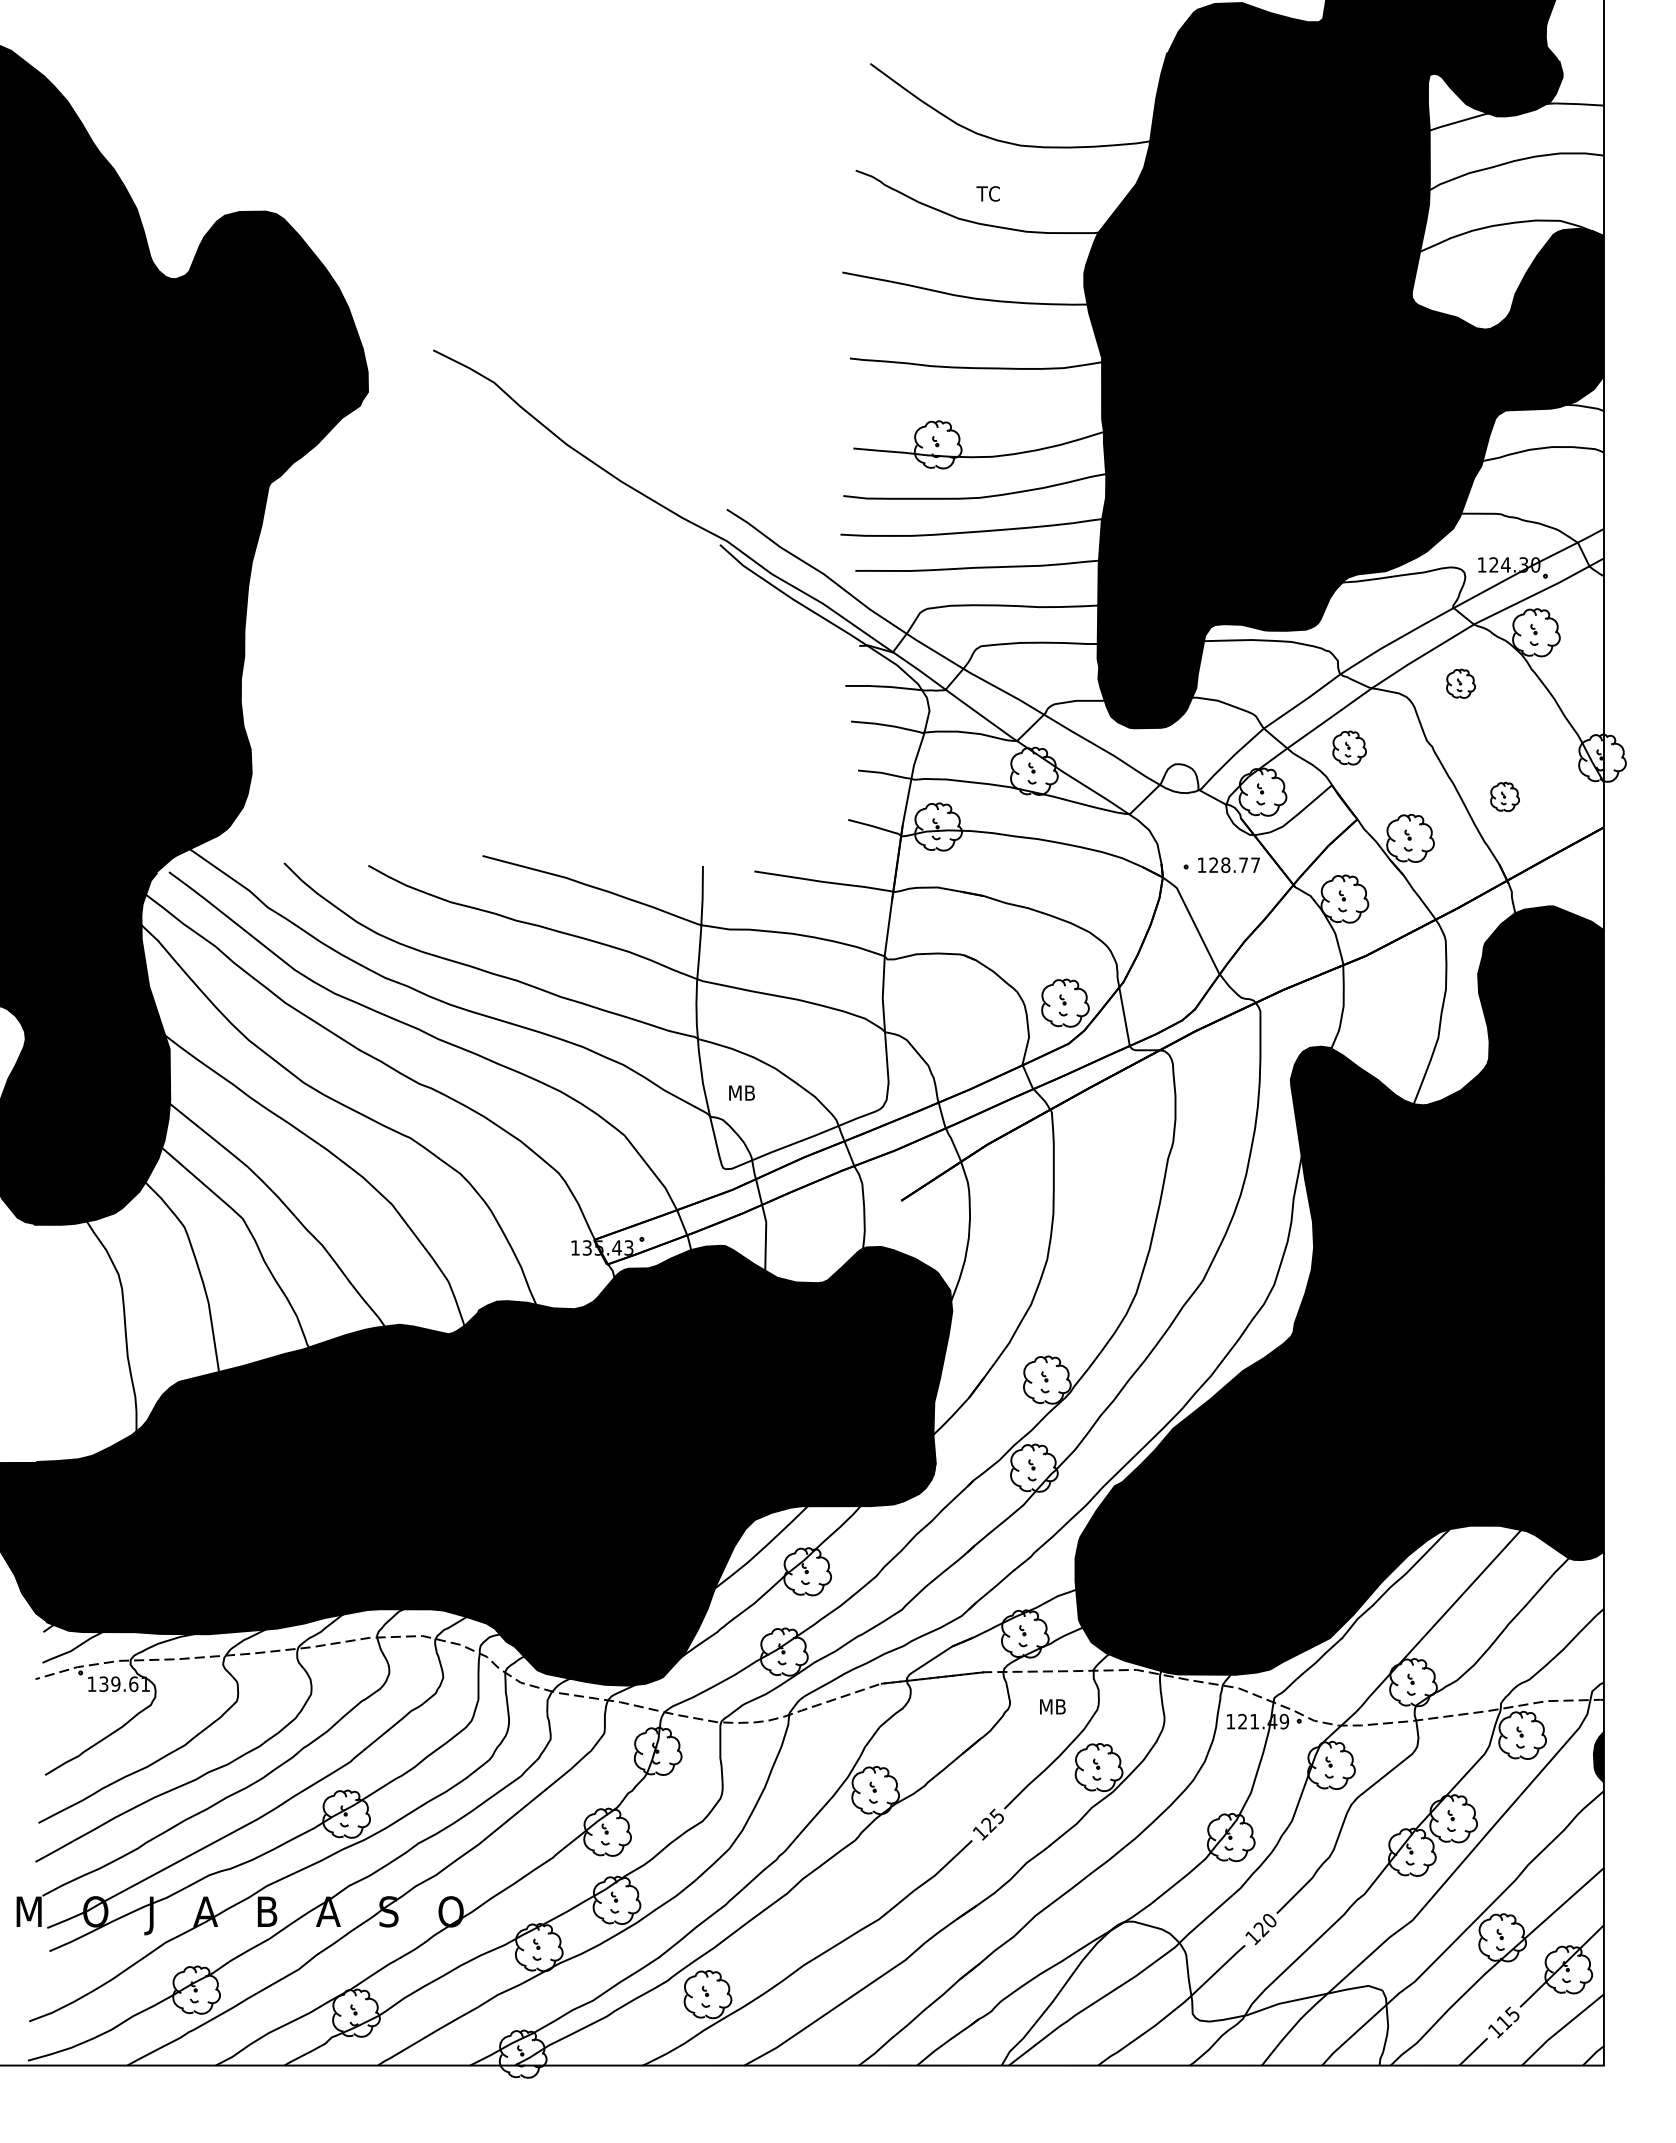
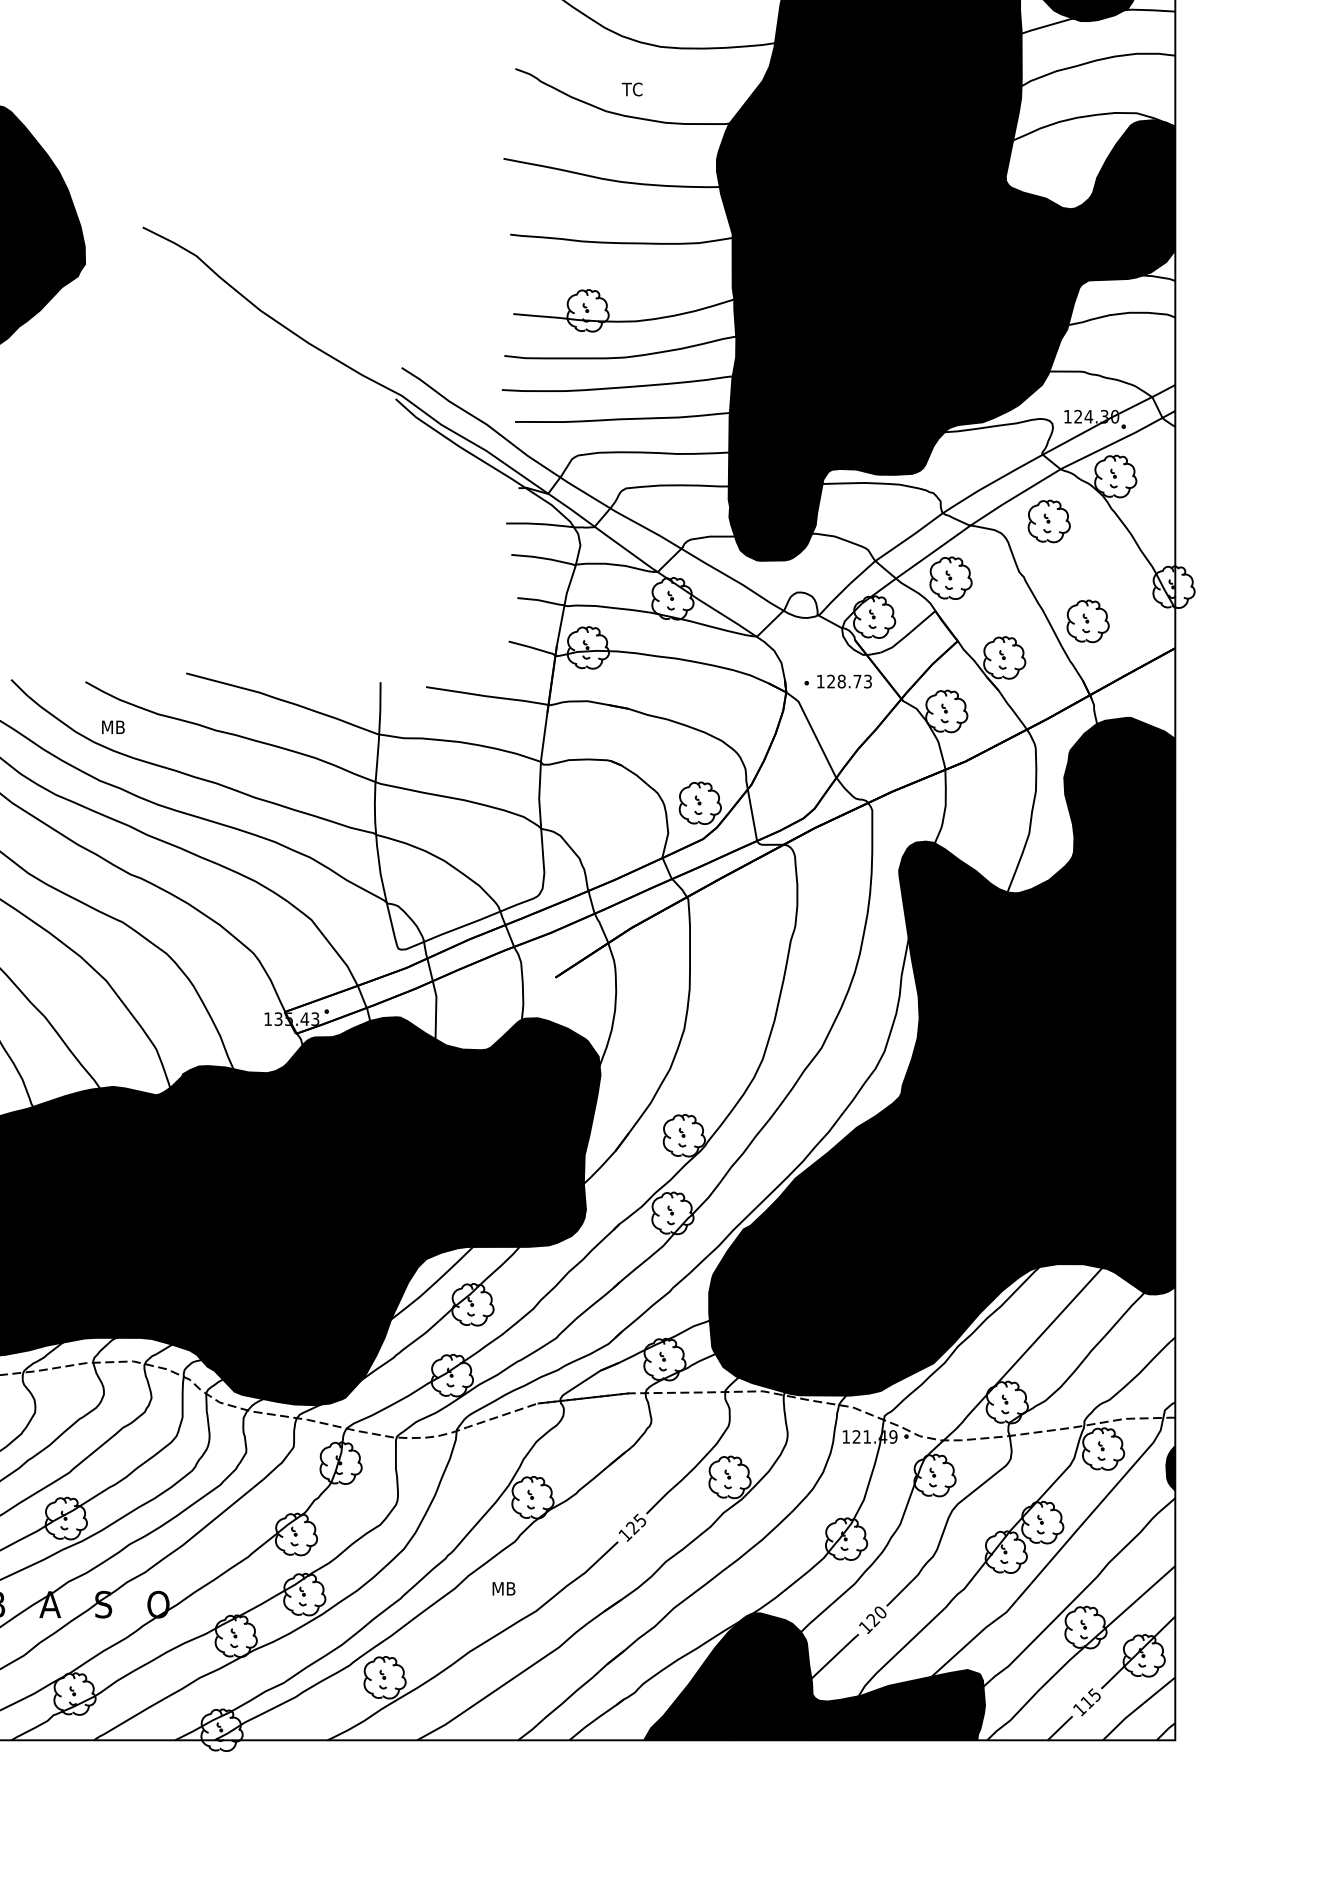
part: (1460, 683) -> (1048, 521), size x1.67
part: (1349, 747) -> (950, 577), size x1.43
part: (1504, 796) -> (1087, 620), size x1.67
text: (1255, 865) -> (867, 681), 128.77 -> 128.73
text: (741, 1092) -> (112, 726), moved
text: (1052, 1706) -> (503, 1588), moved
fill: (1194, 1993) -> (814, 1676), added

